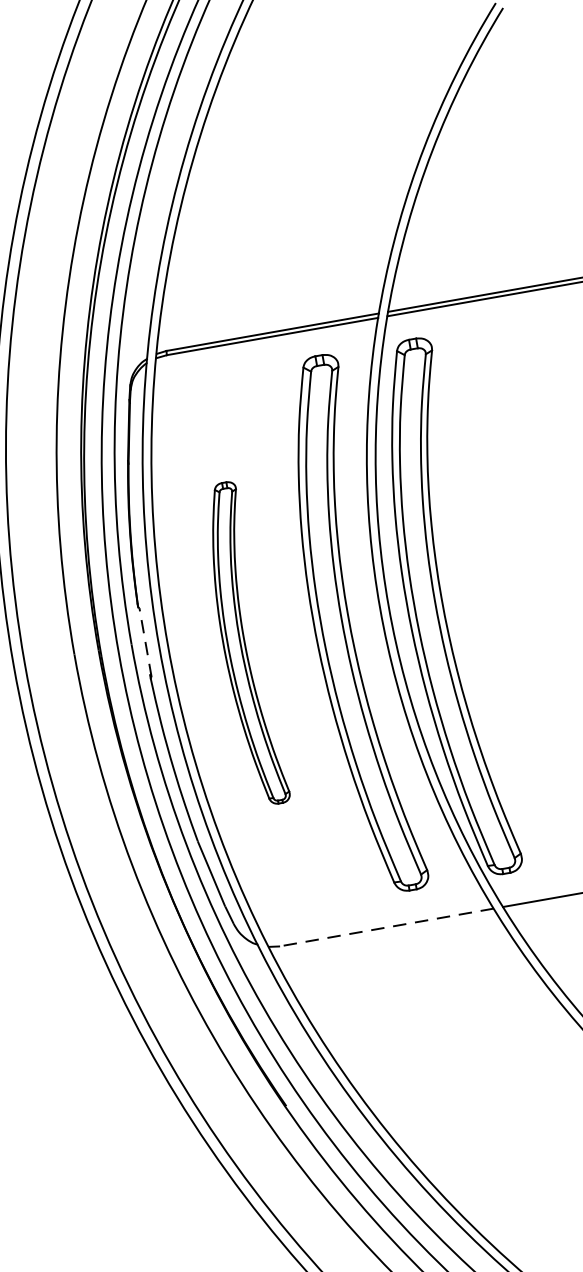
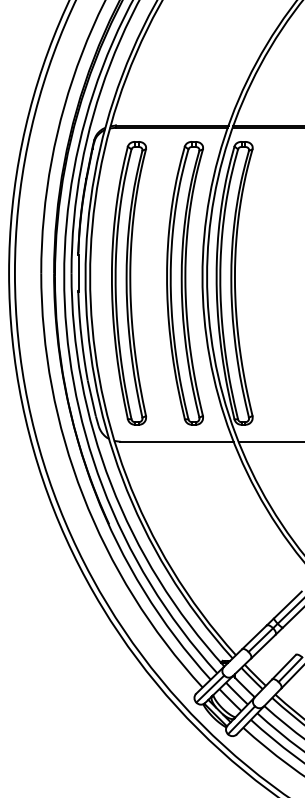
line: (144, 642) -> (78, 273), dashed -> solid
part: (242, 644) -> (128, 283), size x1.67
line: (385, 927) -> (176, 441), dashed -> solid

